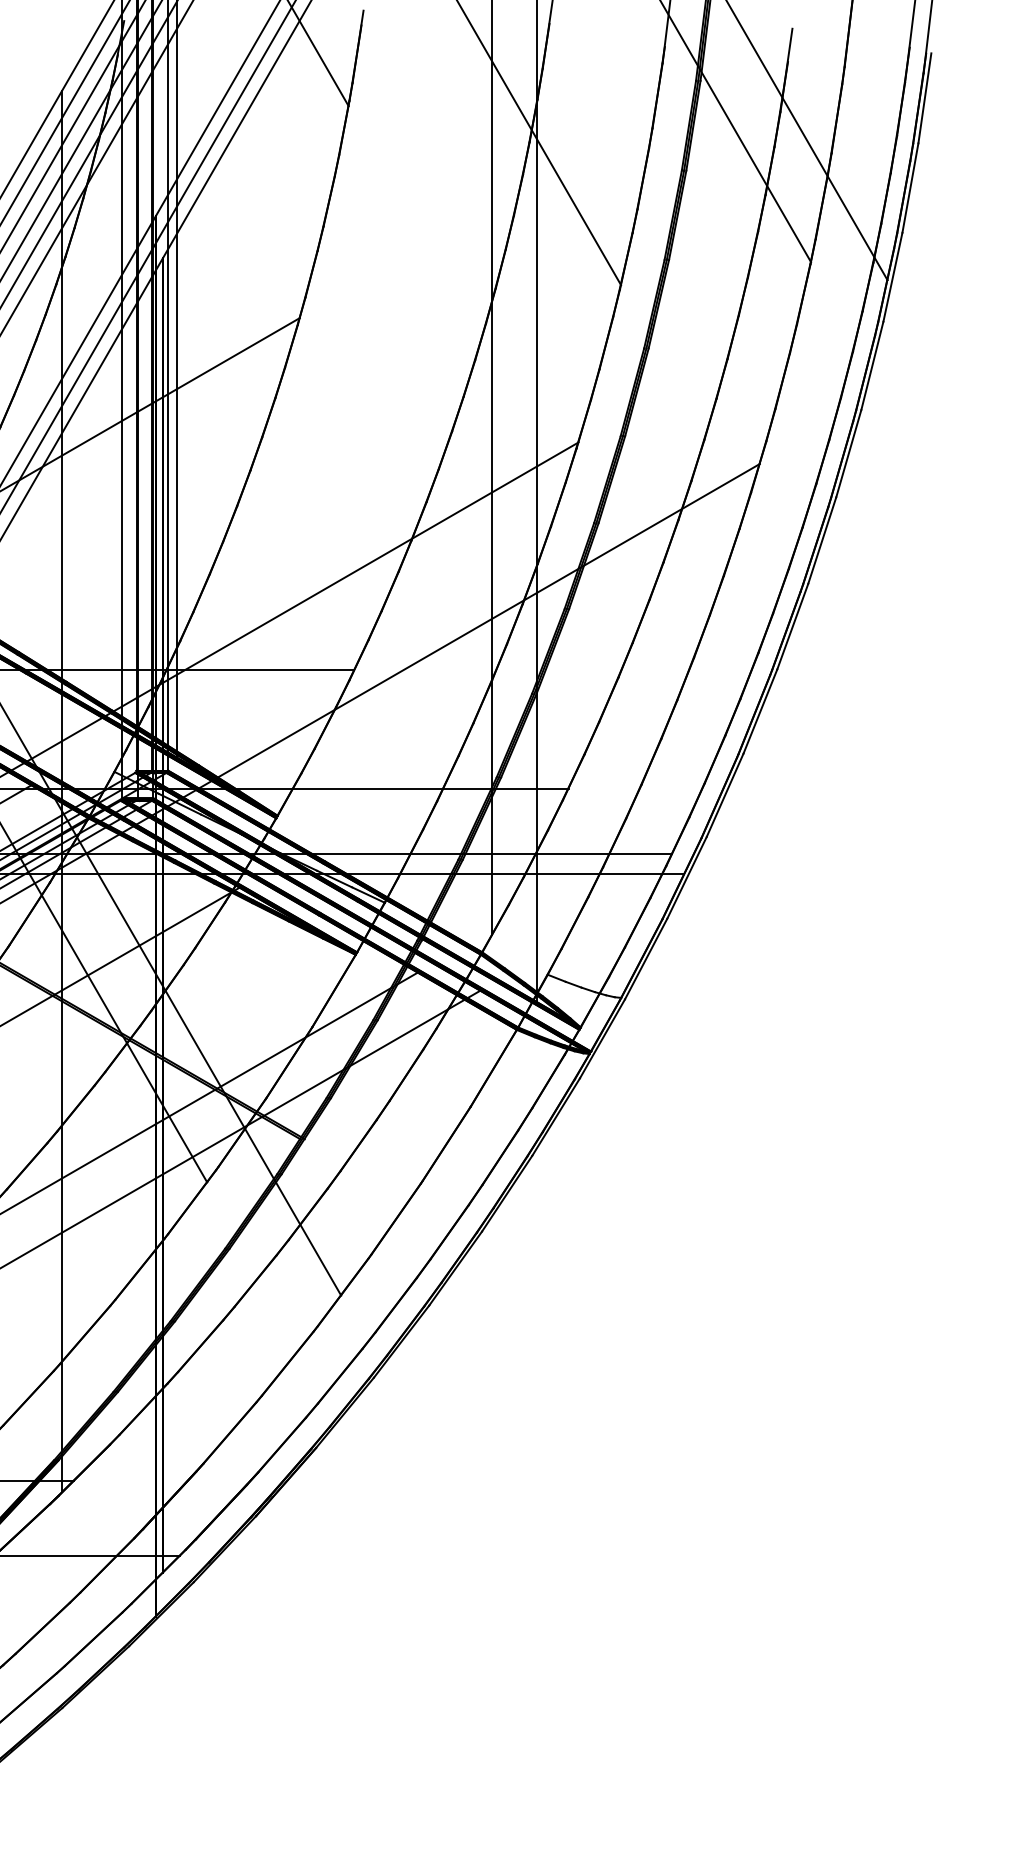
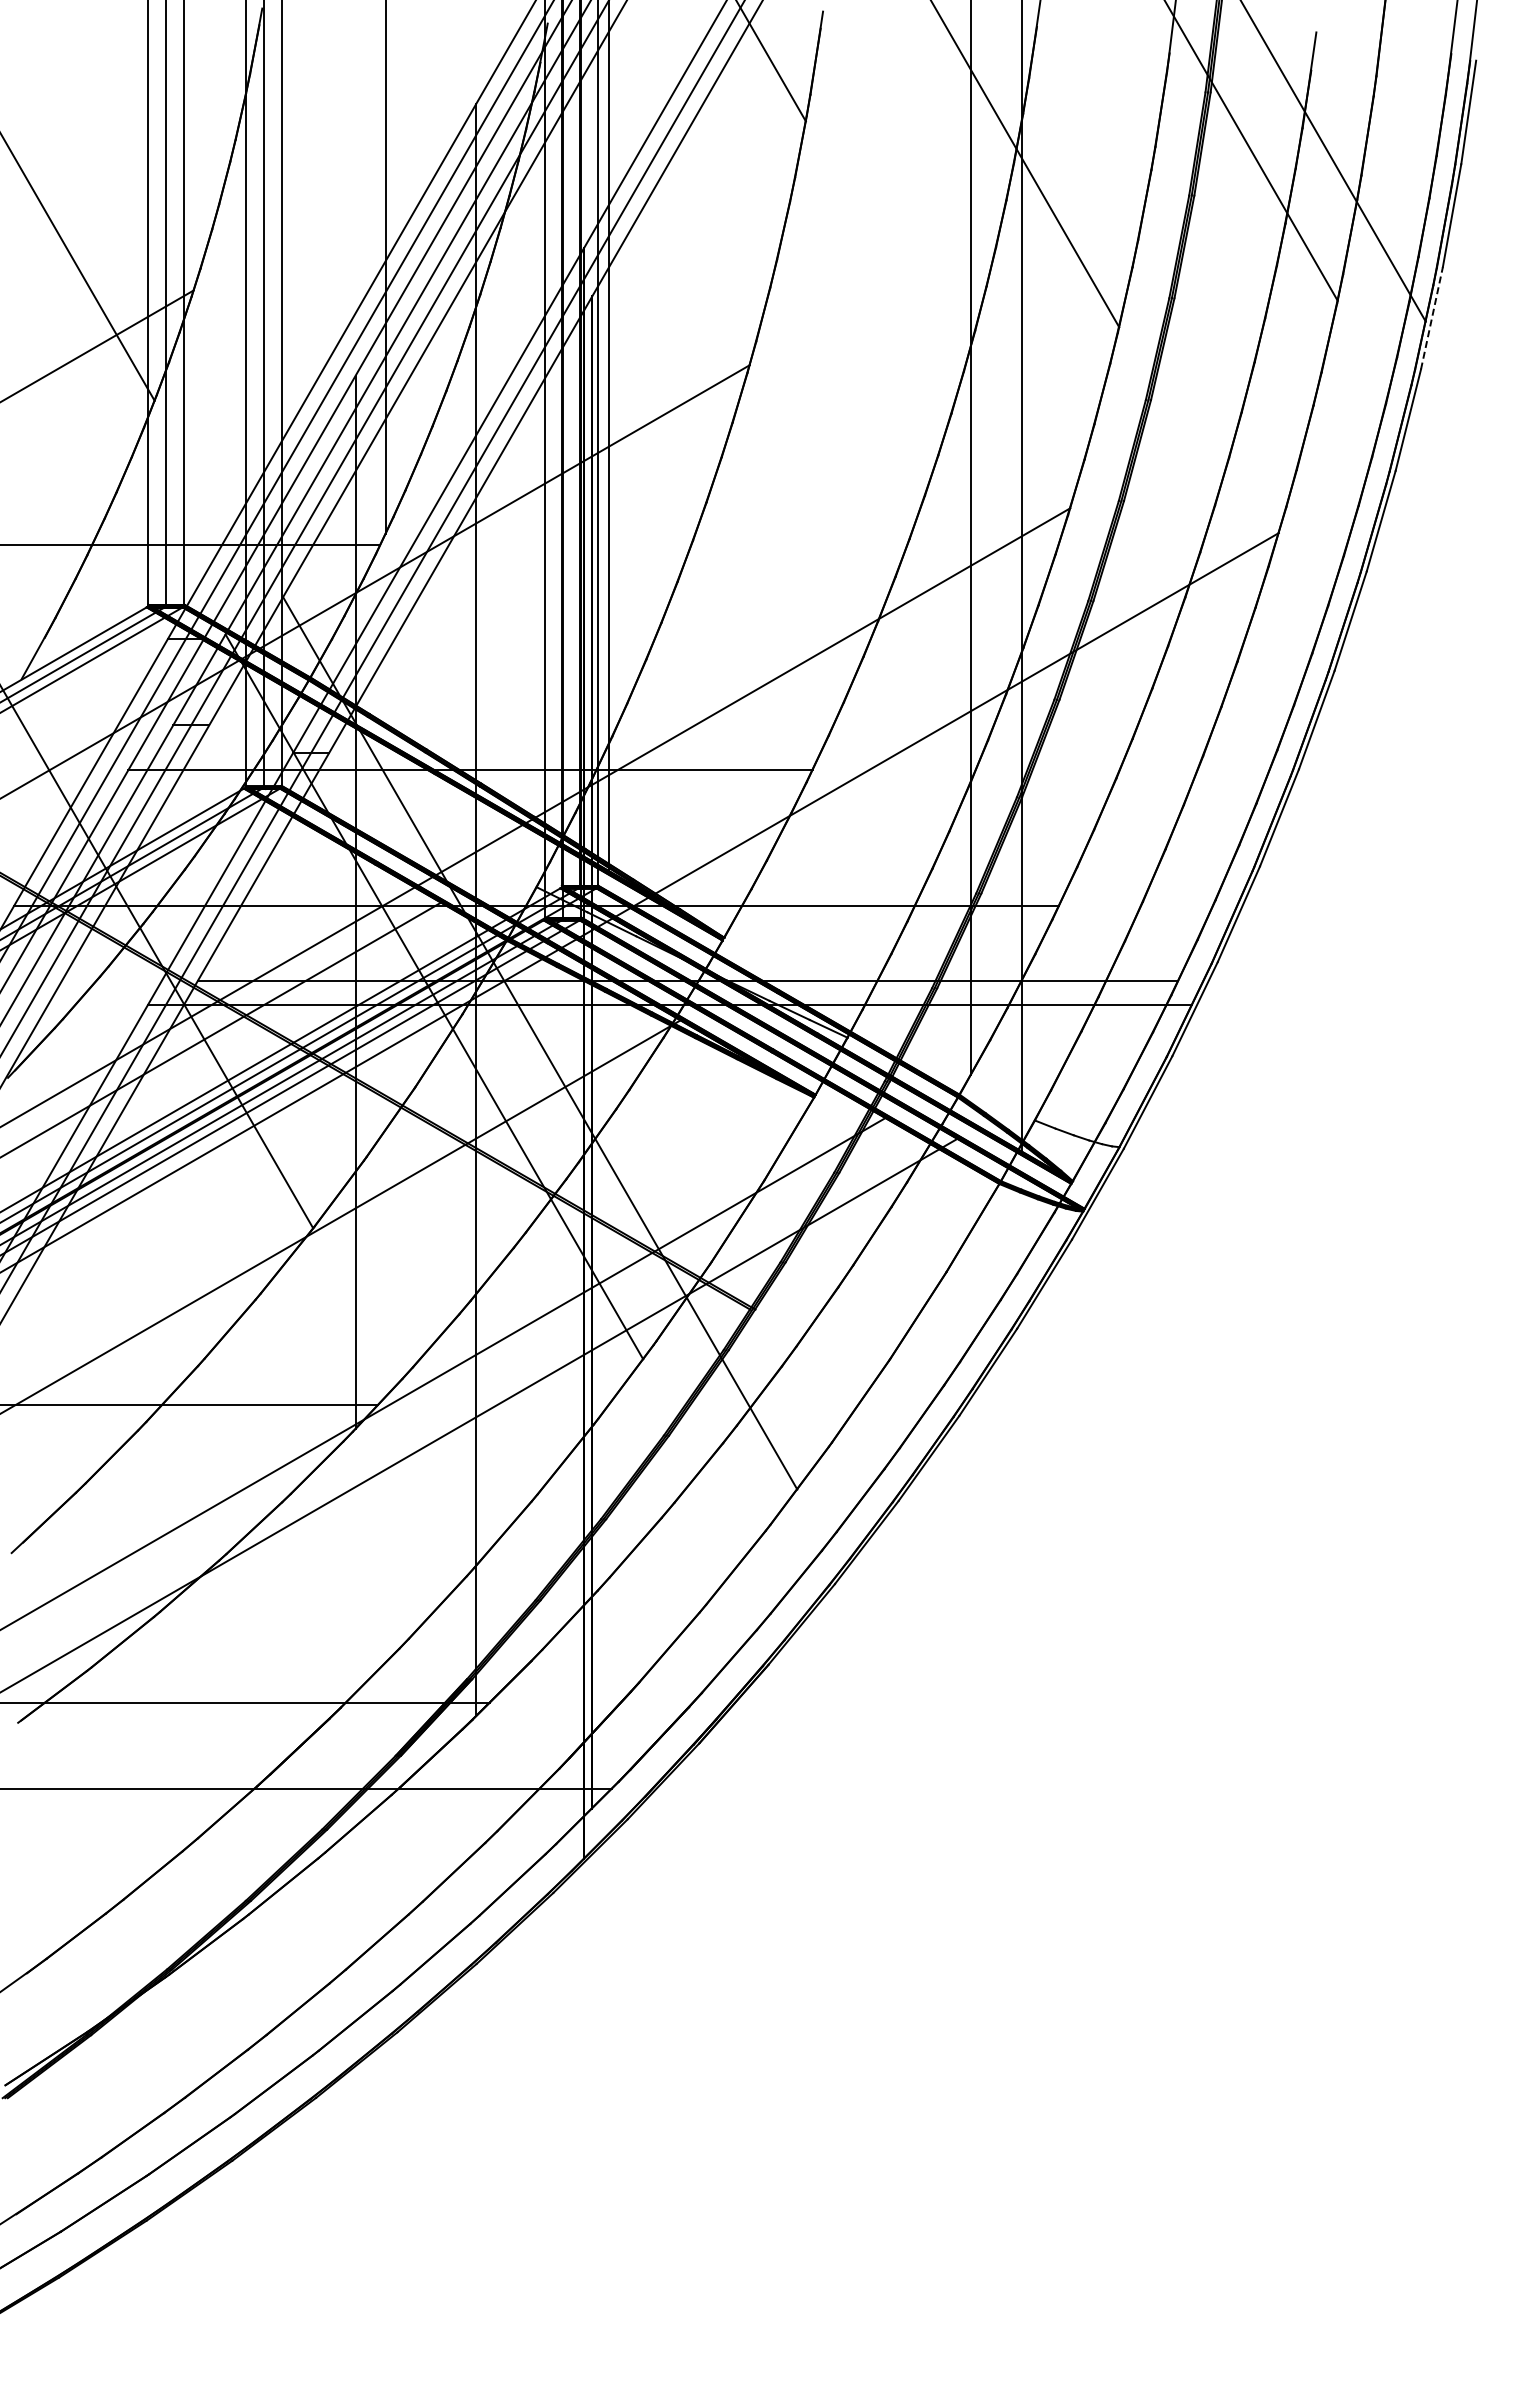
line: (893, 276) -> (1432, 317), solid -> dashed

